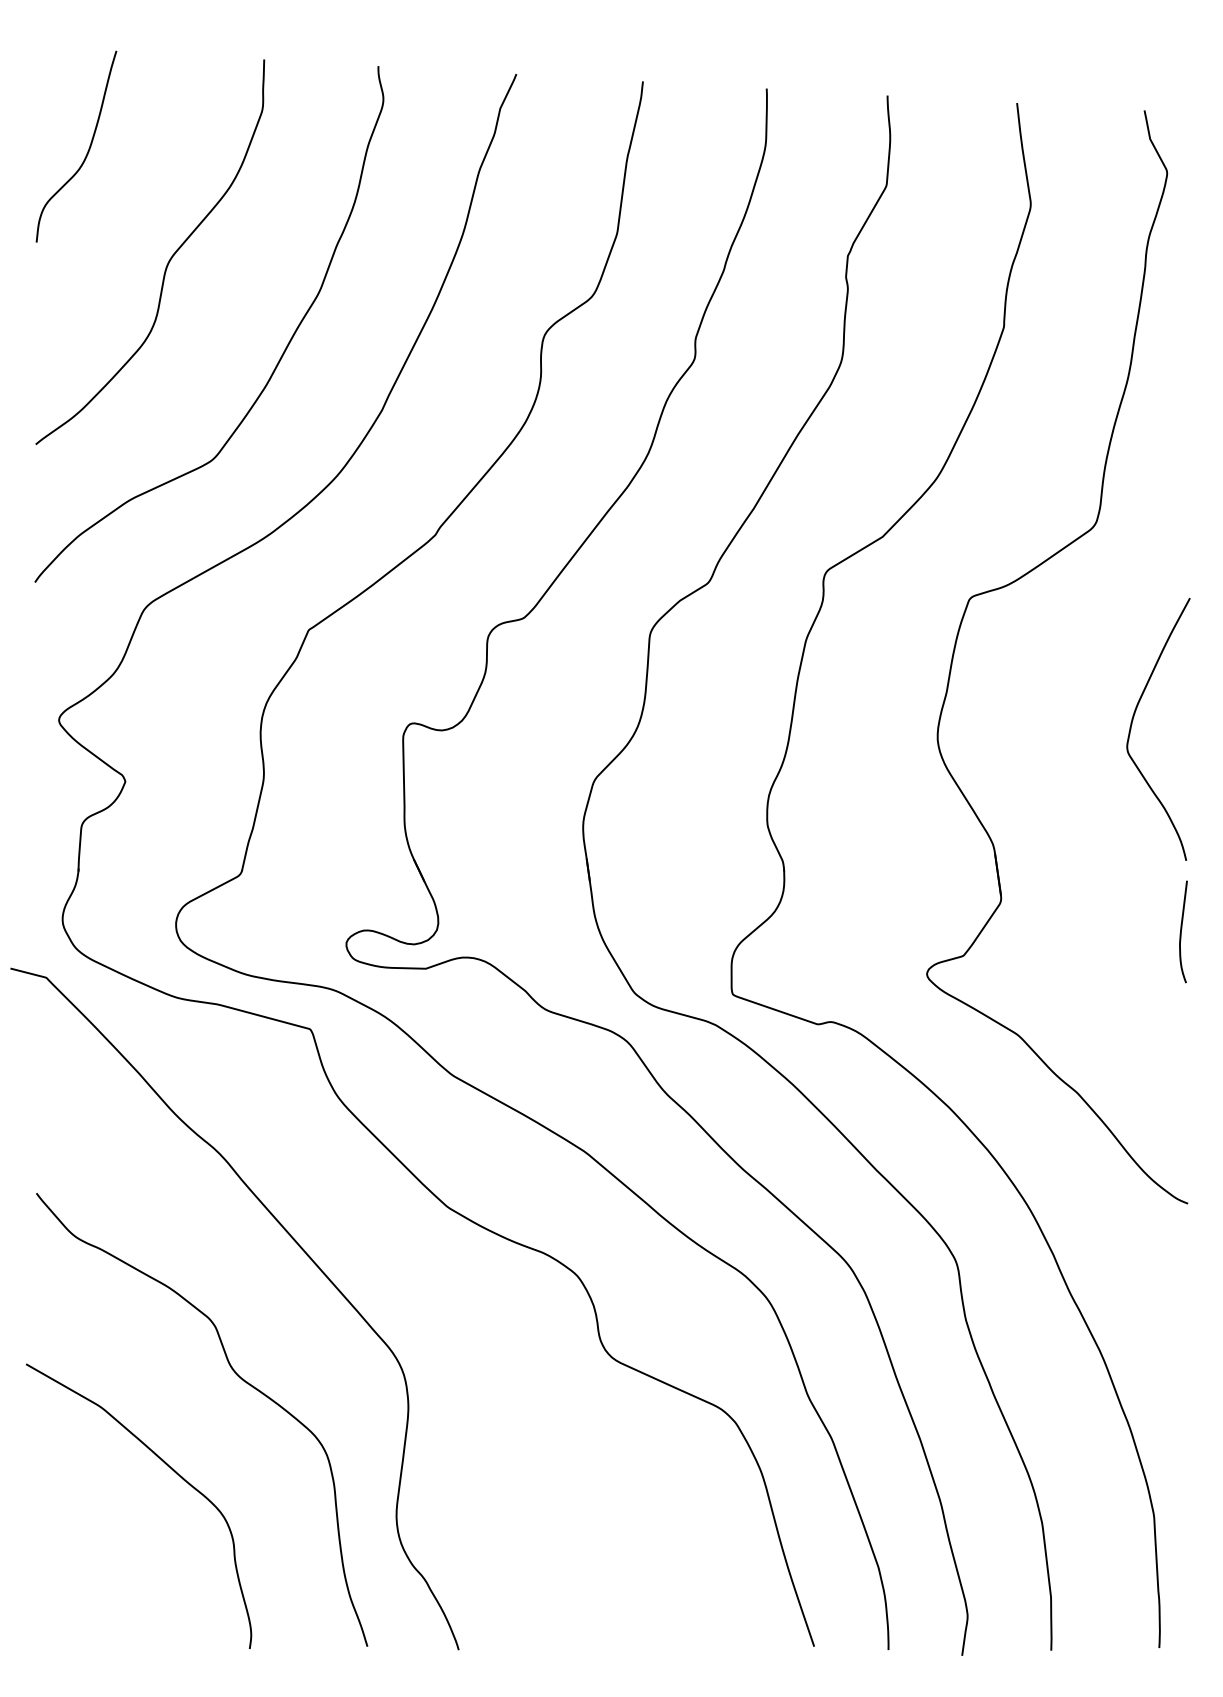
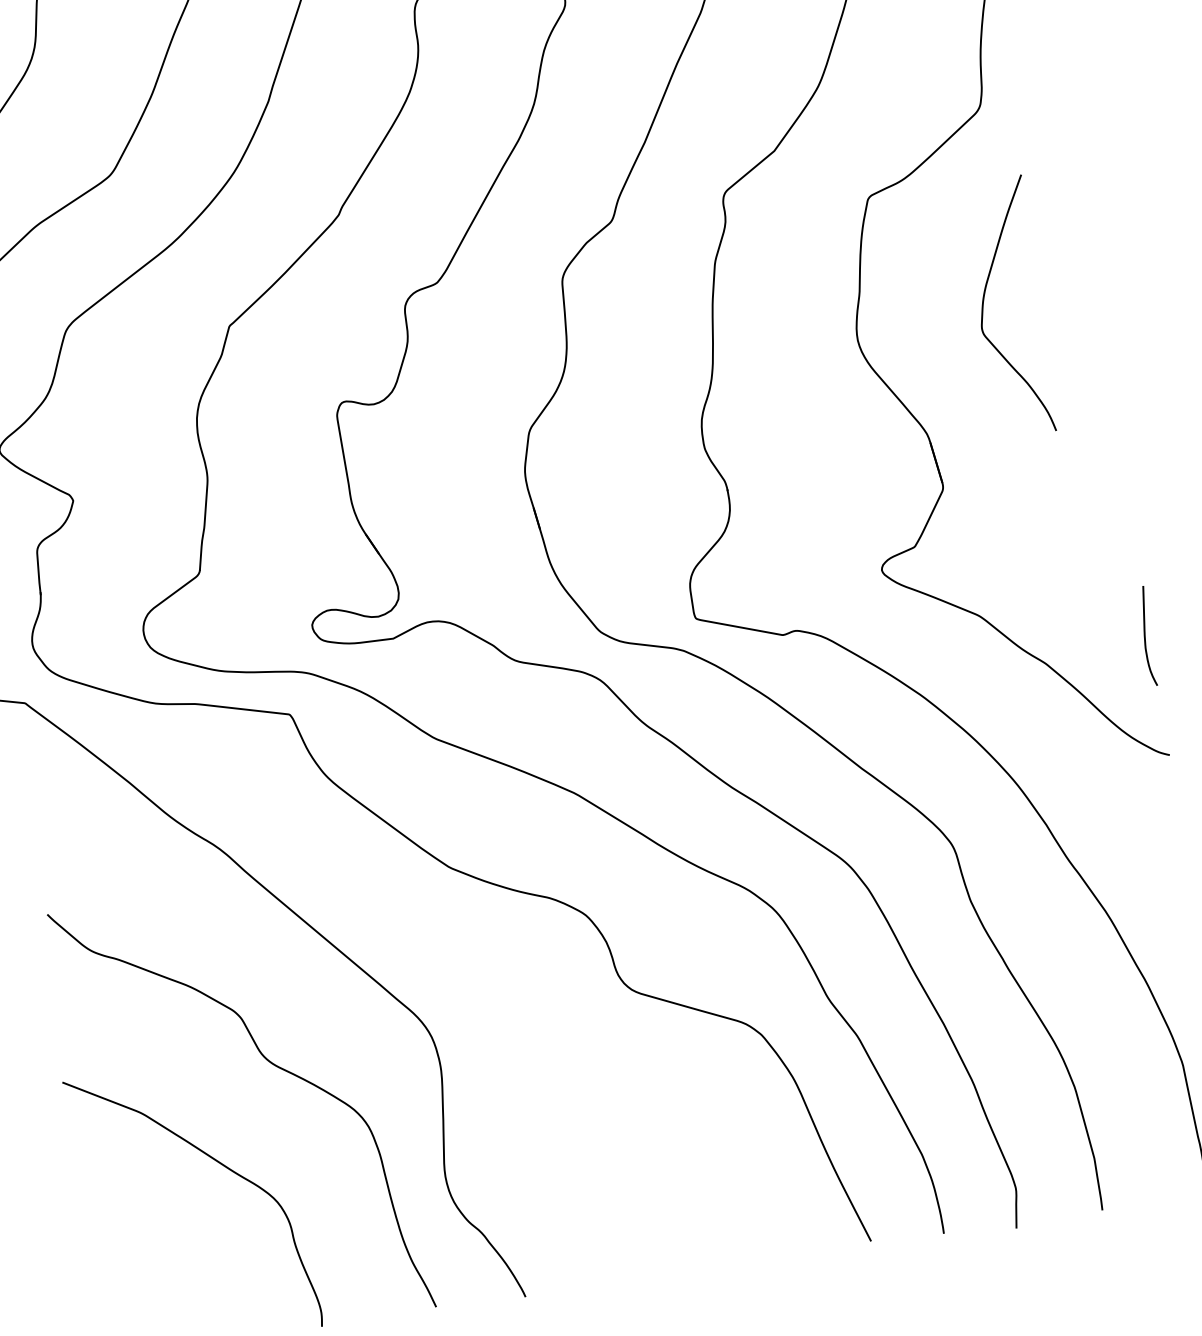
curve: (1132, 724) -> (983, 306), moved
curve: (1181, 931) -> (1145, 636), moved

